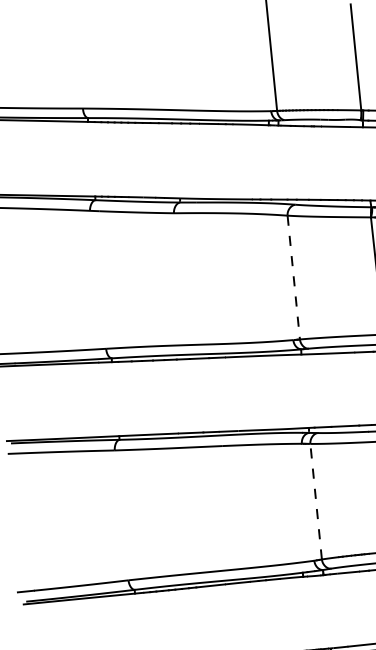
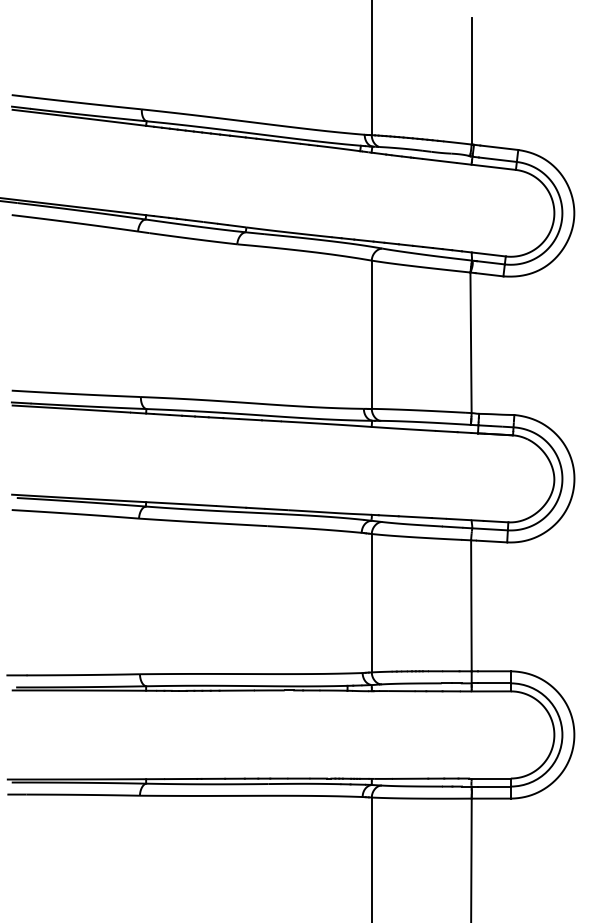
line: (293, 278) -> (371, 335), dashed -> solid
line: (315, 501) -> (371, 602), dashed -> solid

